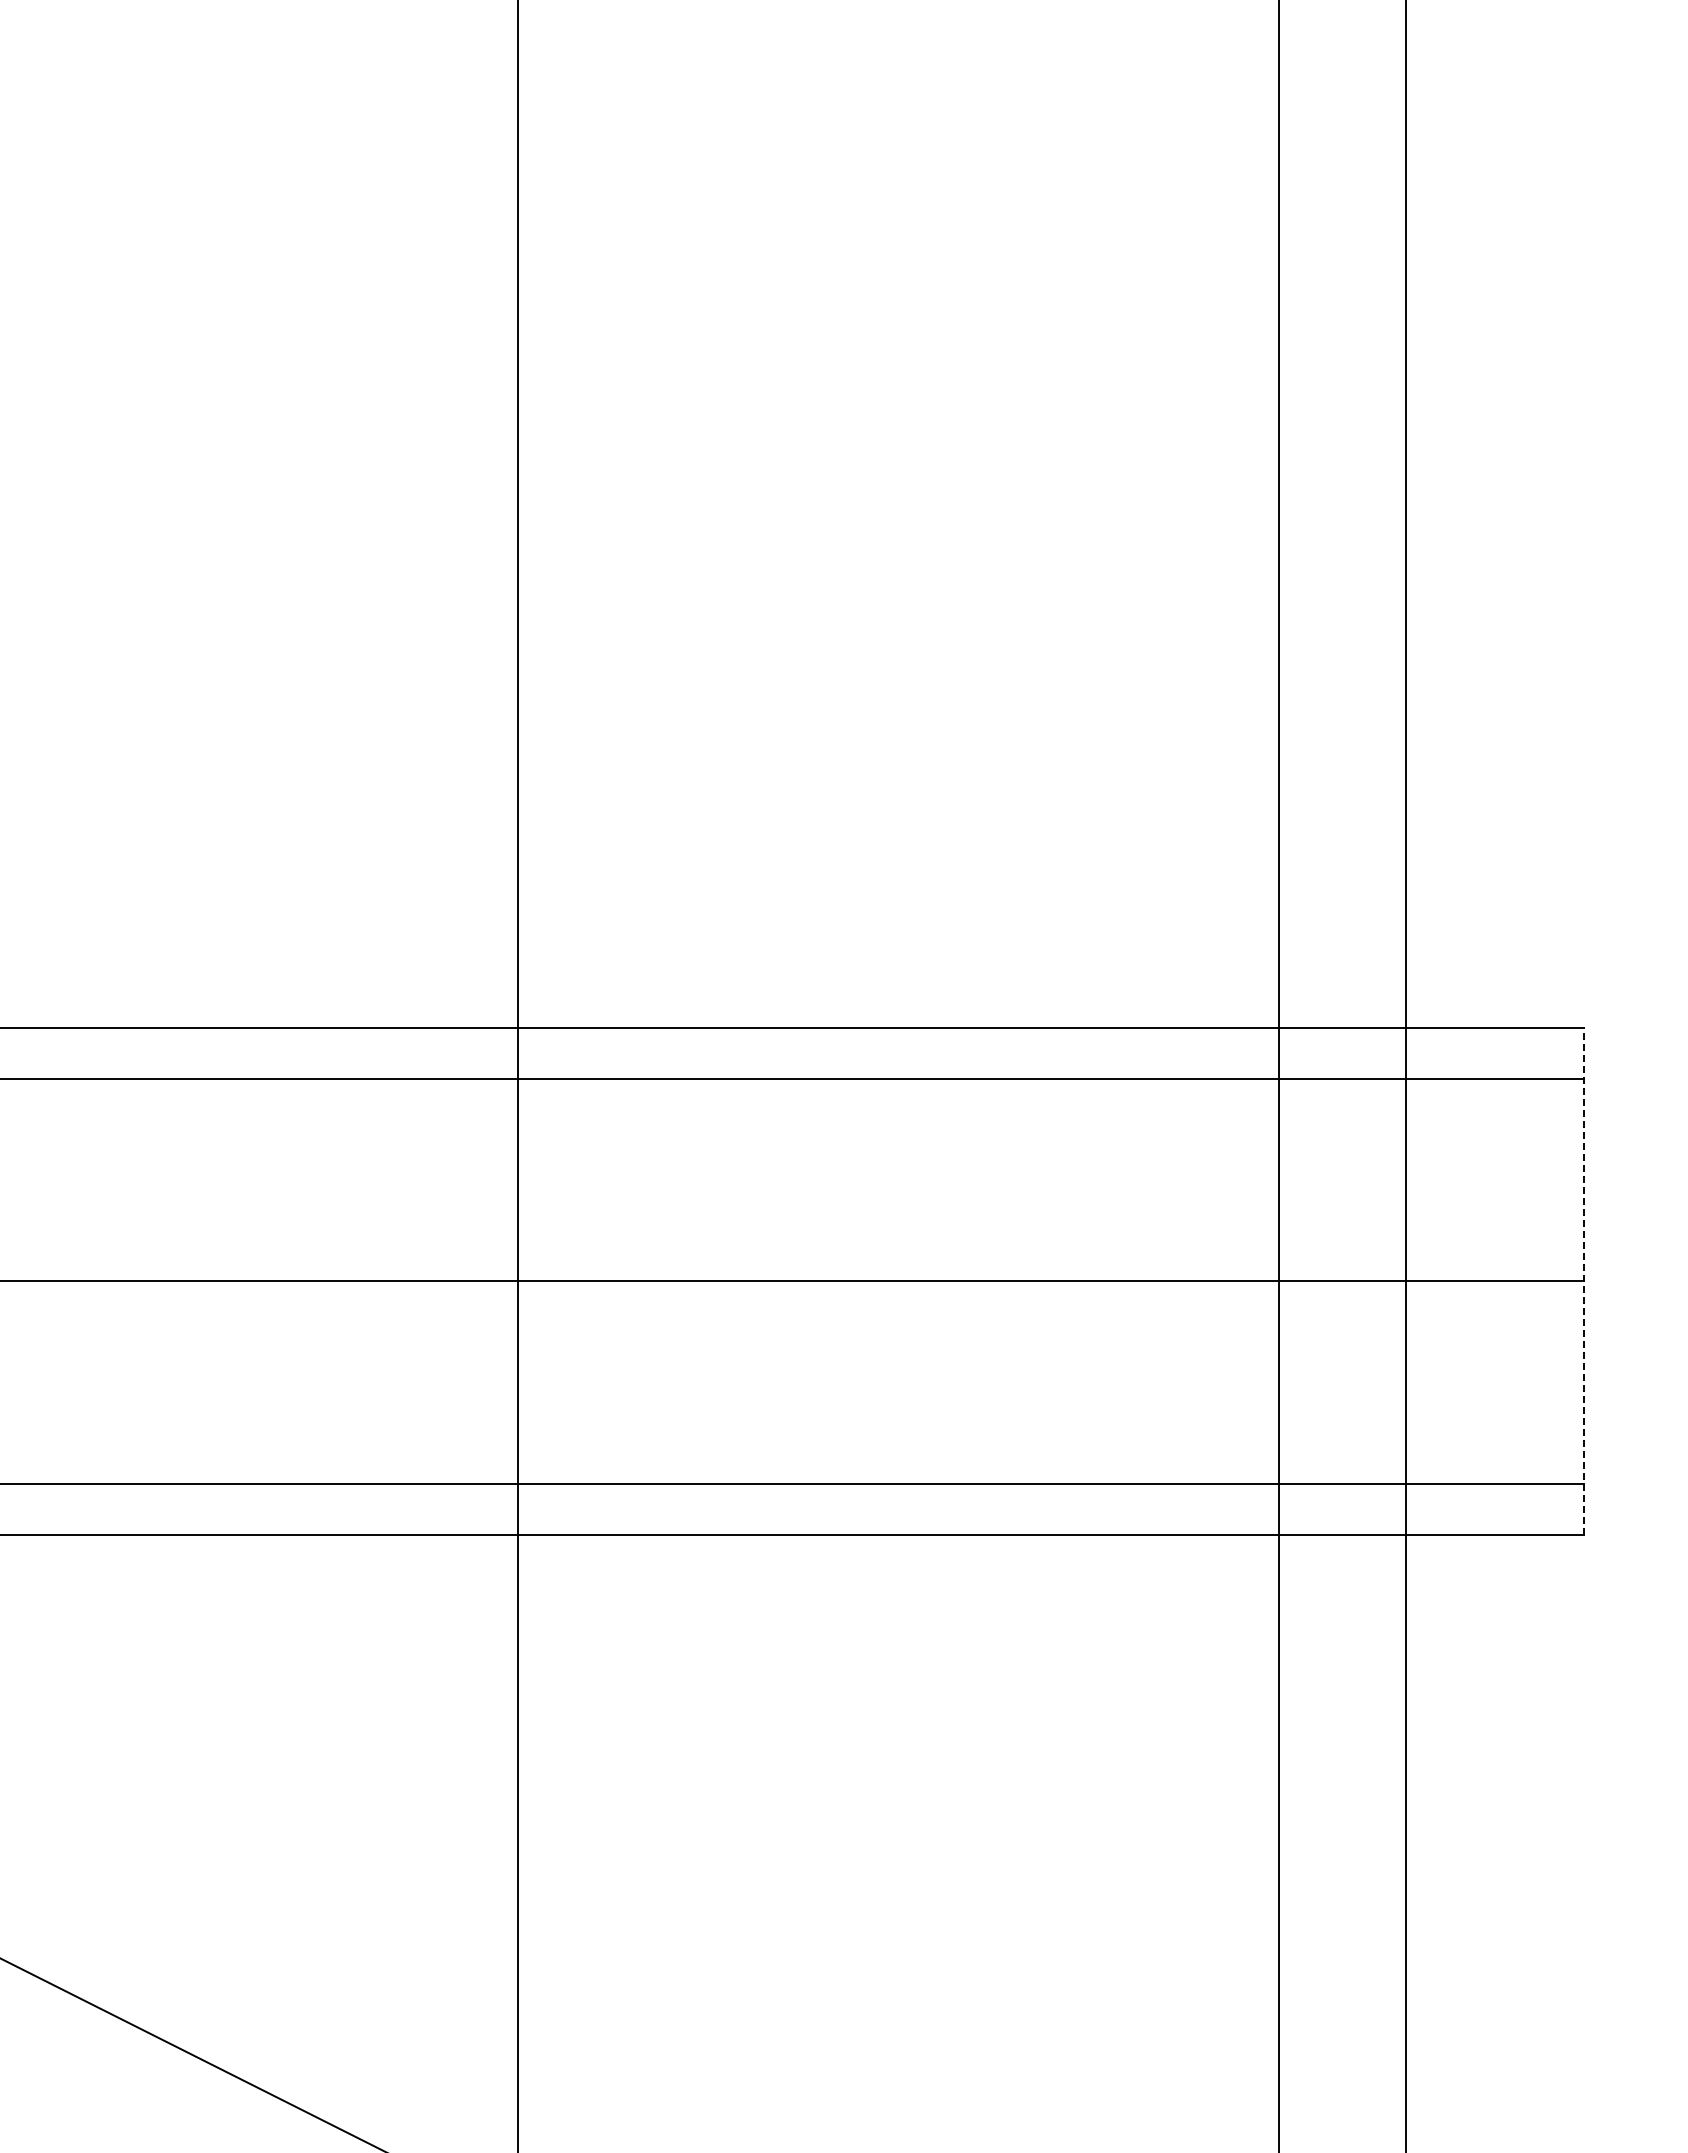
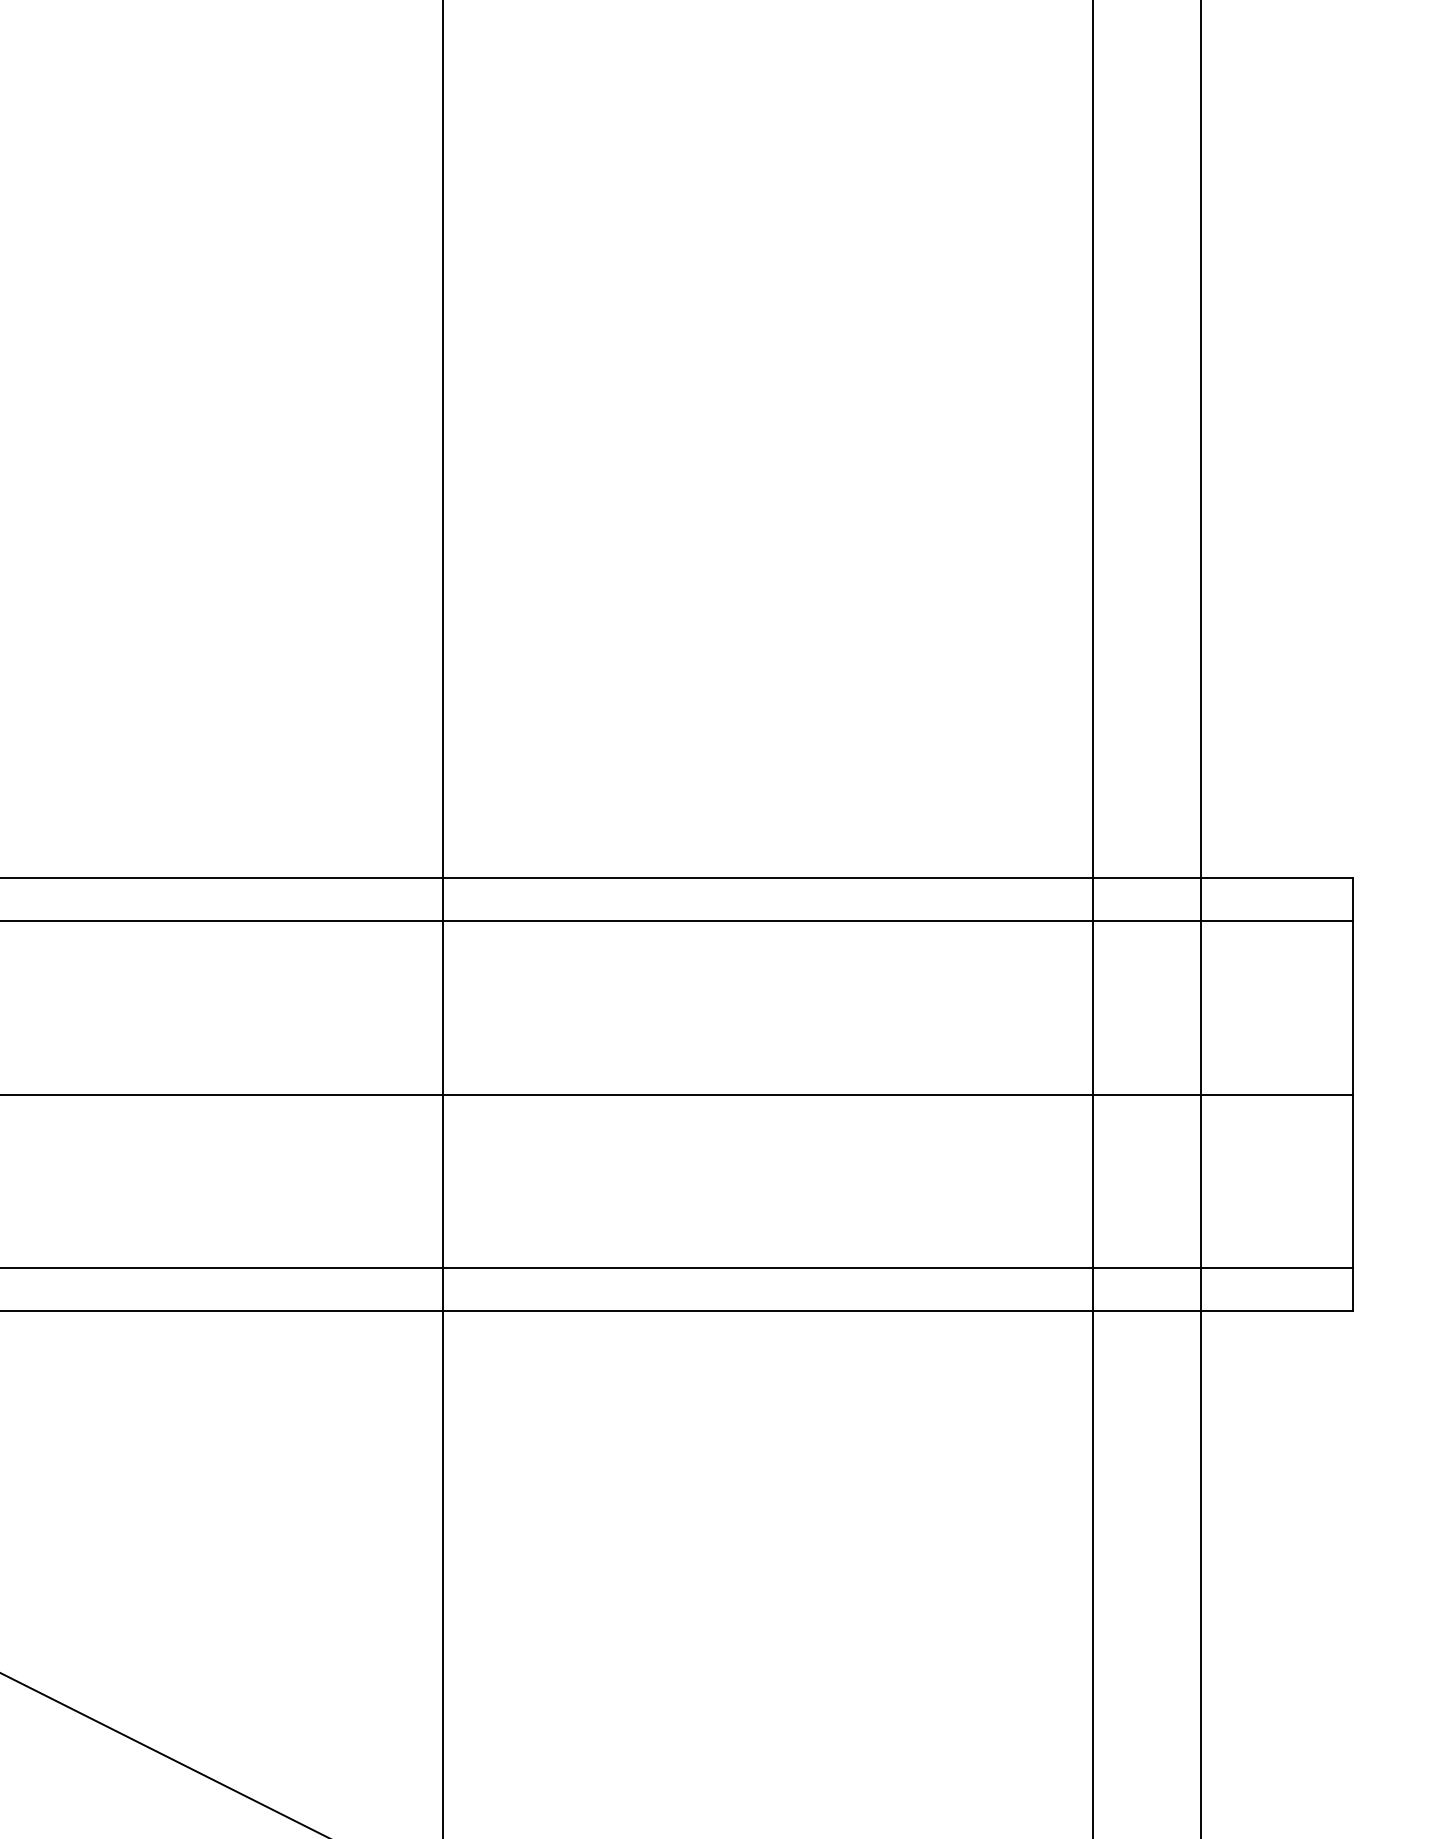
line: (1584, 1281) -> (1353, 1094), dashed -> solid

